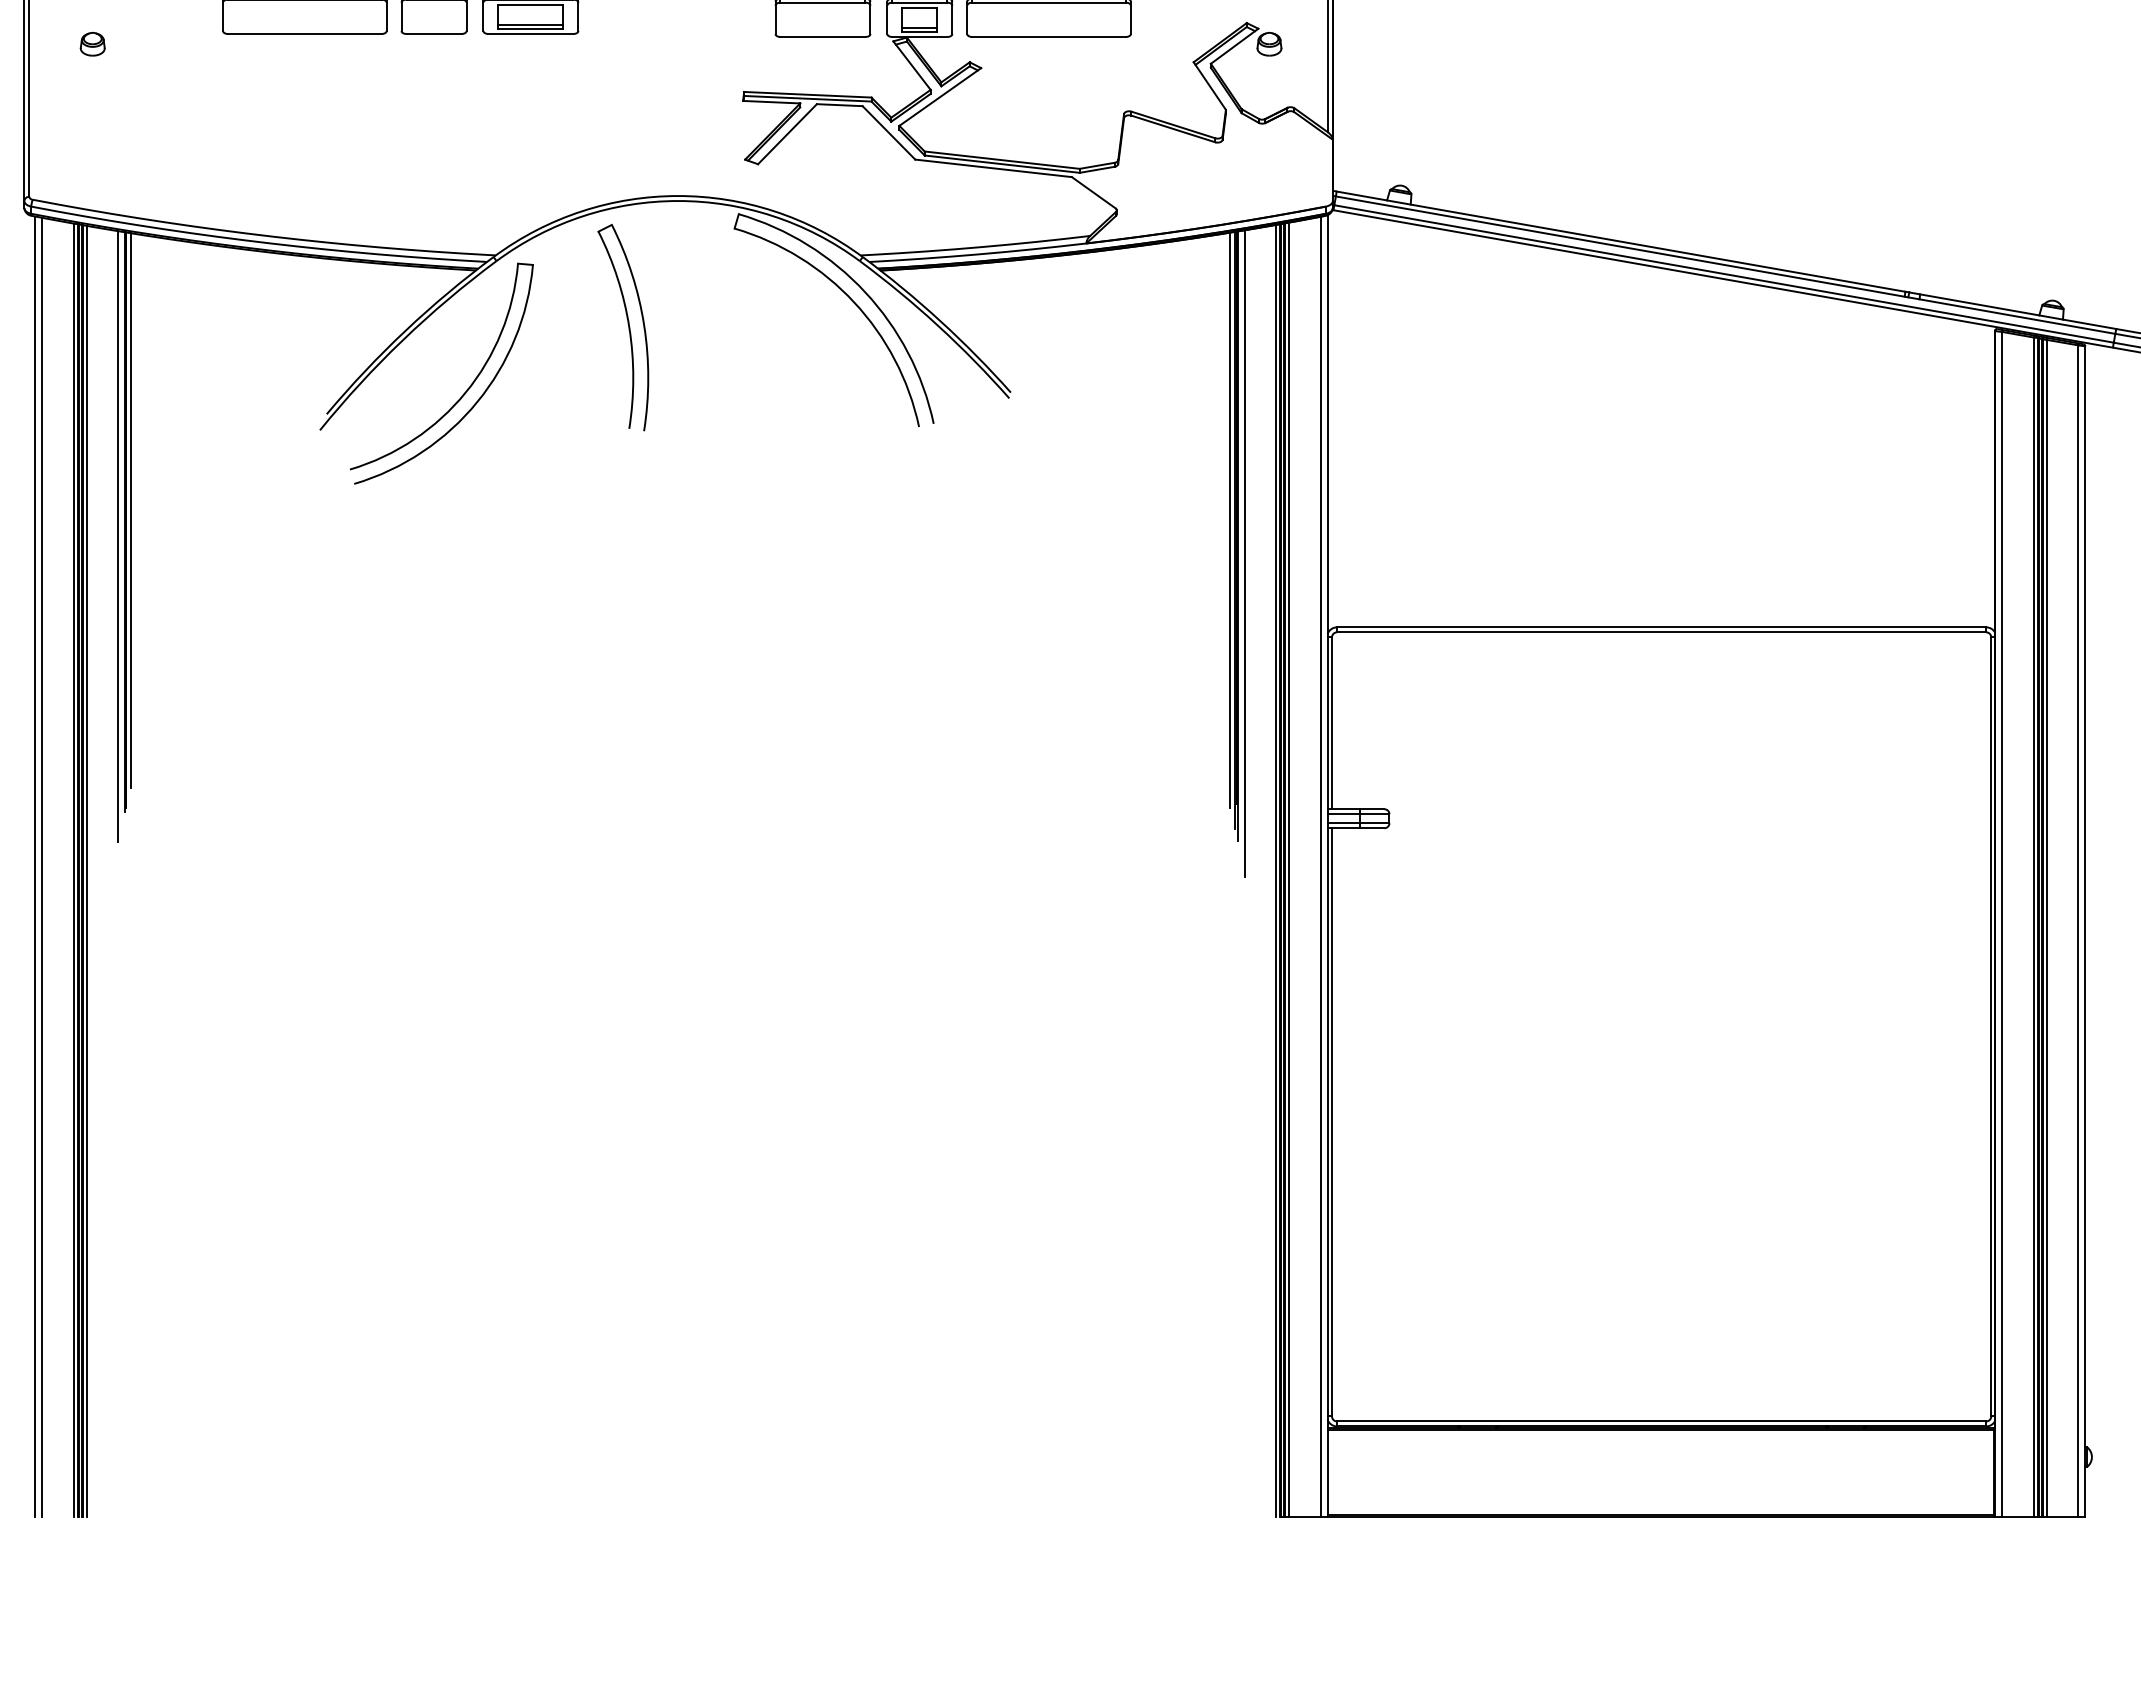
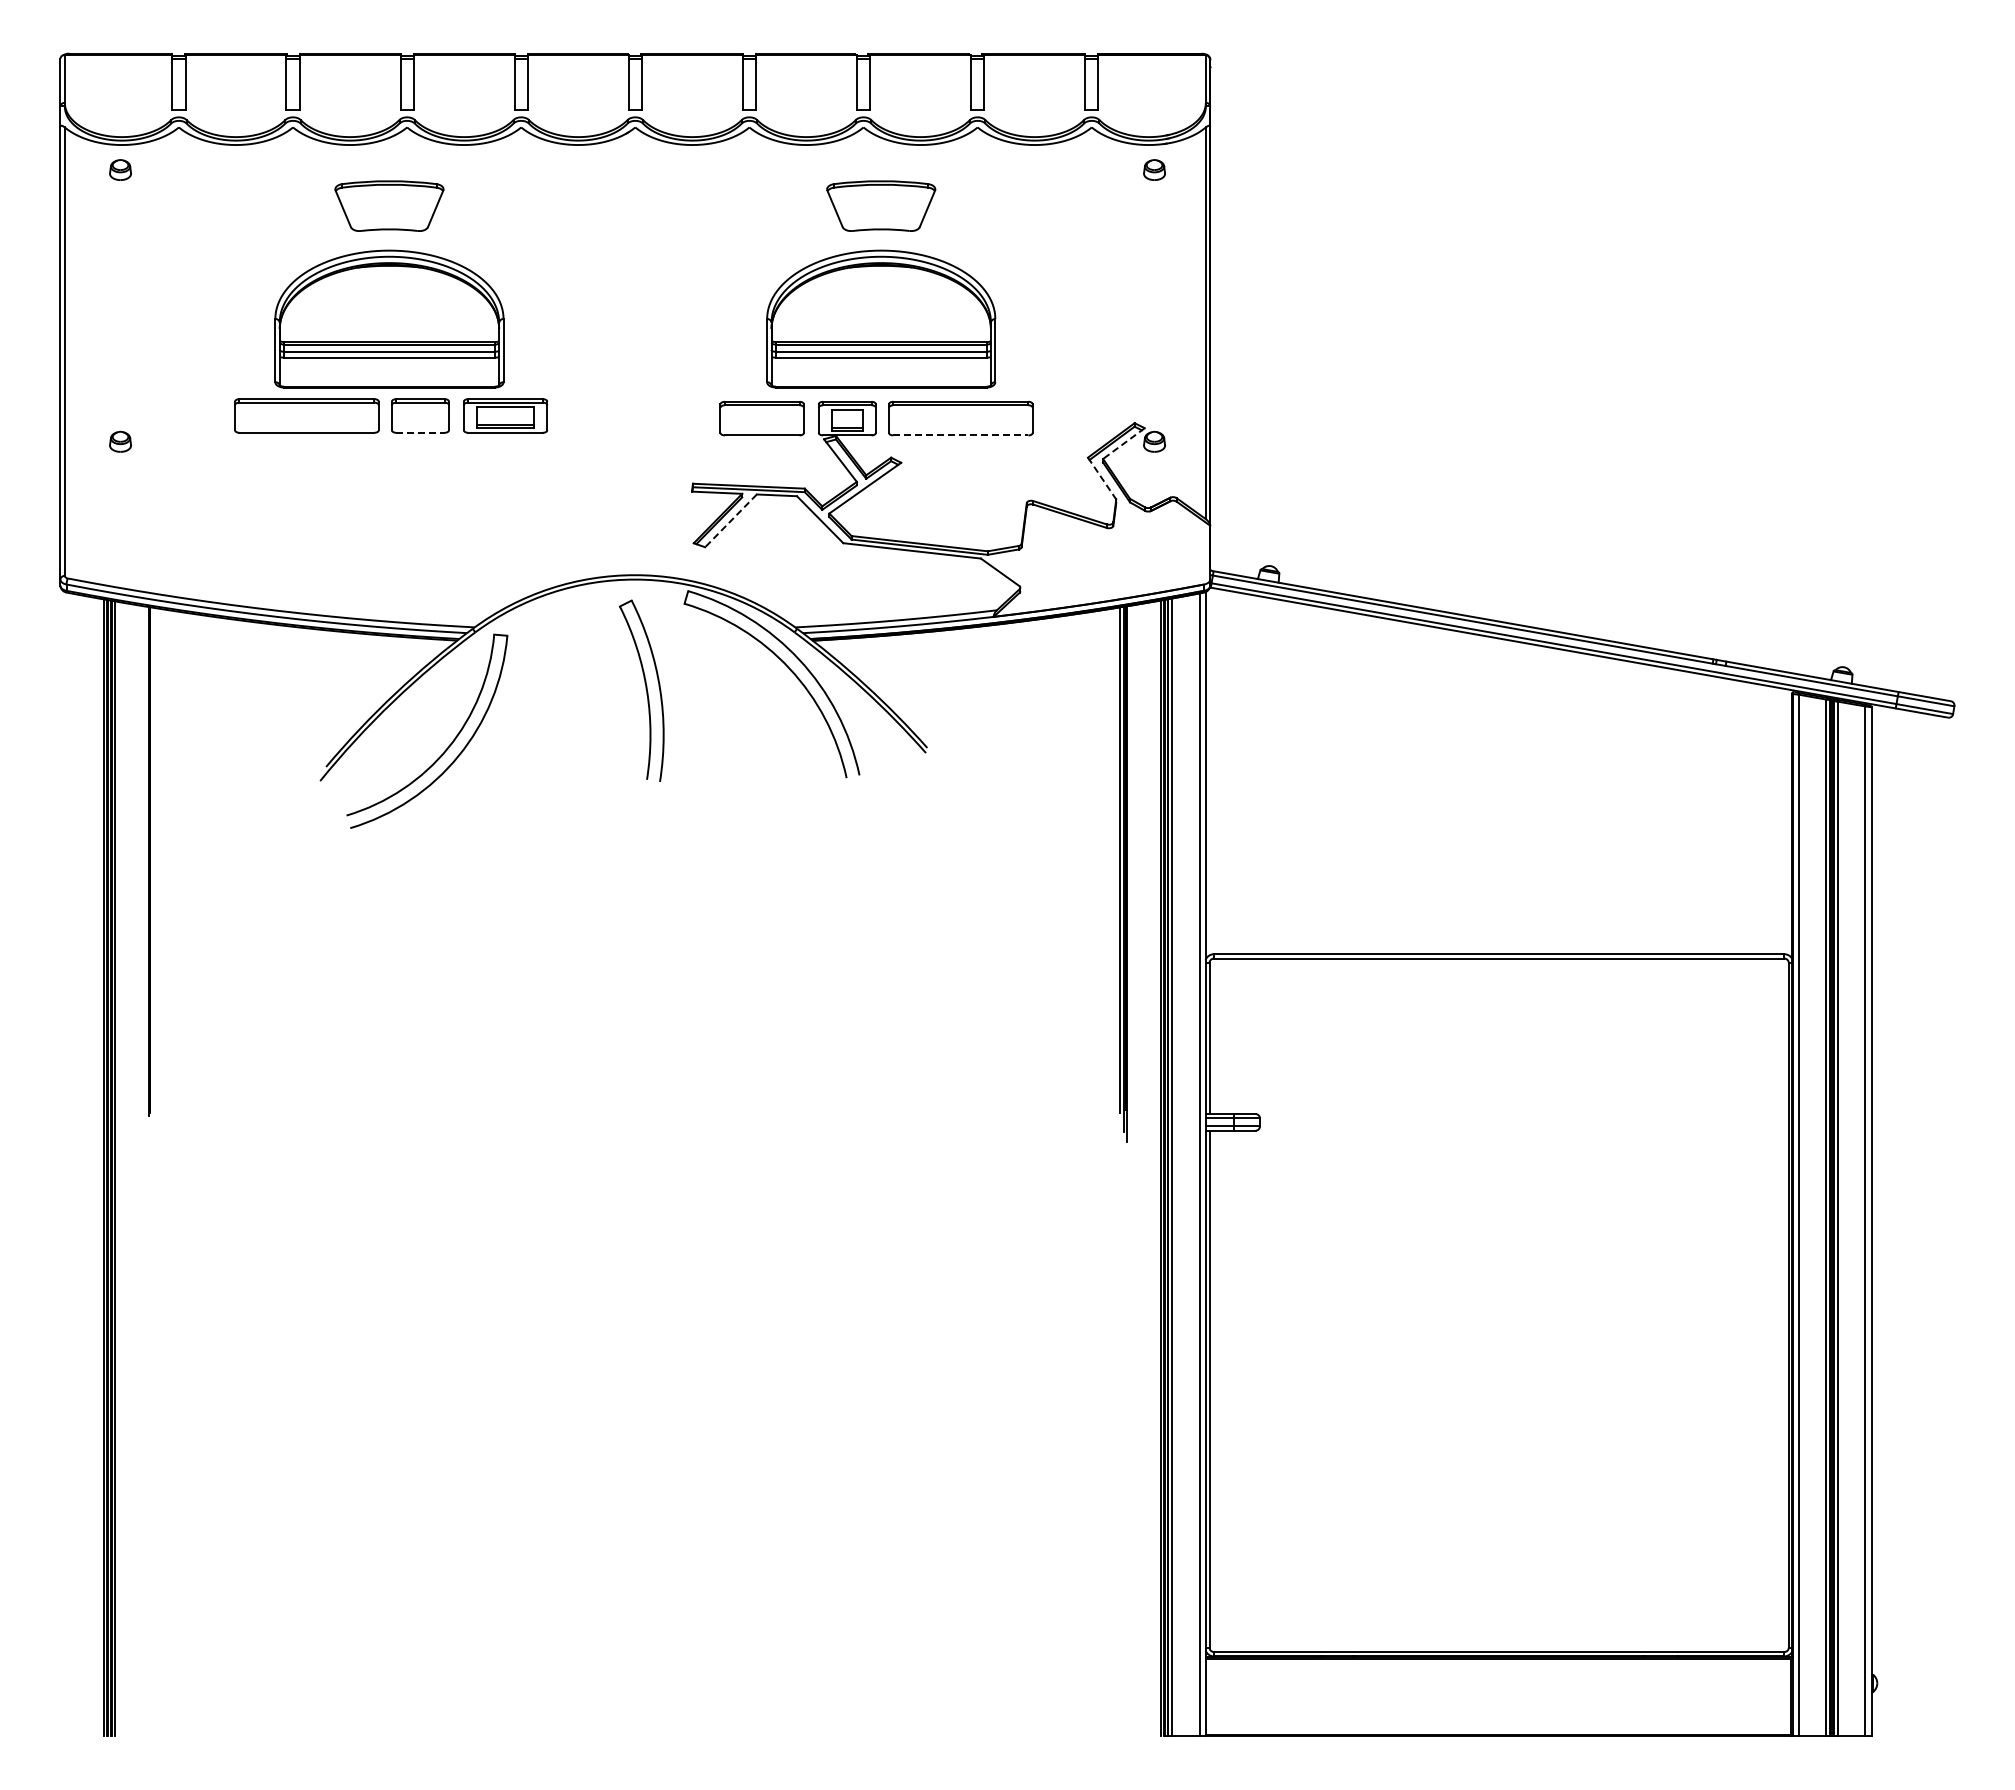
line: (434, 33) -> (420, 432), solid -> dashed
line: (1048, 37) -> (960, 435), solid -> dashed
line: (1234, 46) -> (1123, 443), solid -> dashed
line: (1210, 85) -> (1102, 478), solid -> dashed
line: (788, 133) -> (731, 520), solid -> dashed
part: (623, 327) -> (641, 690), moved
line: (131, 510) -> (154, 851), removed
line: (117, 536) -> (142, 874), removed
line: (1244, 553) -> (1132, 889), removed
line: (35, 866) -> (70, 1164), removed
line: (42, 867) -> (76, 1165), removed

